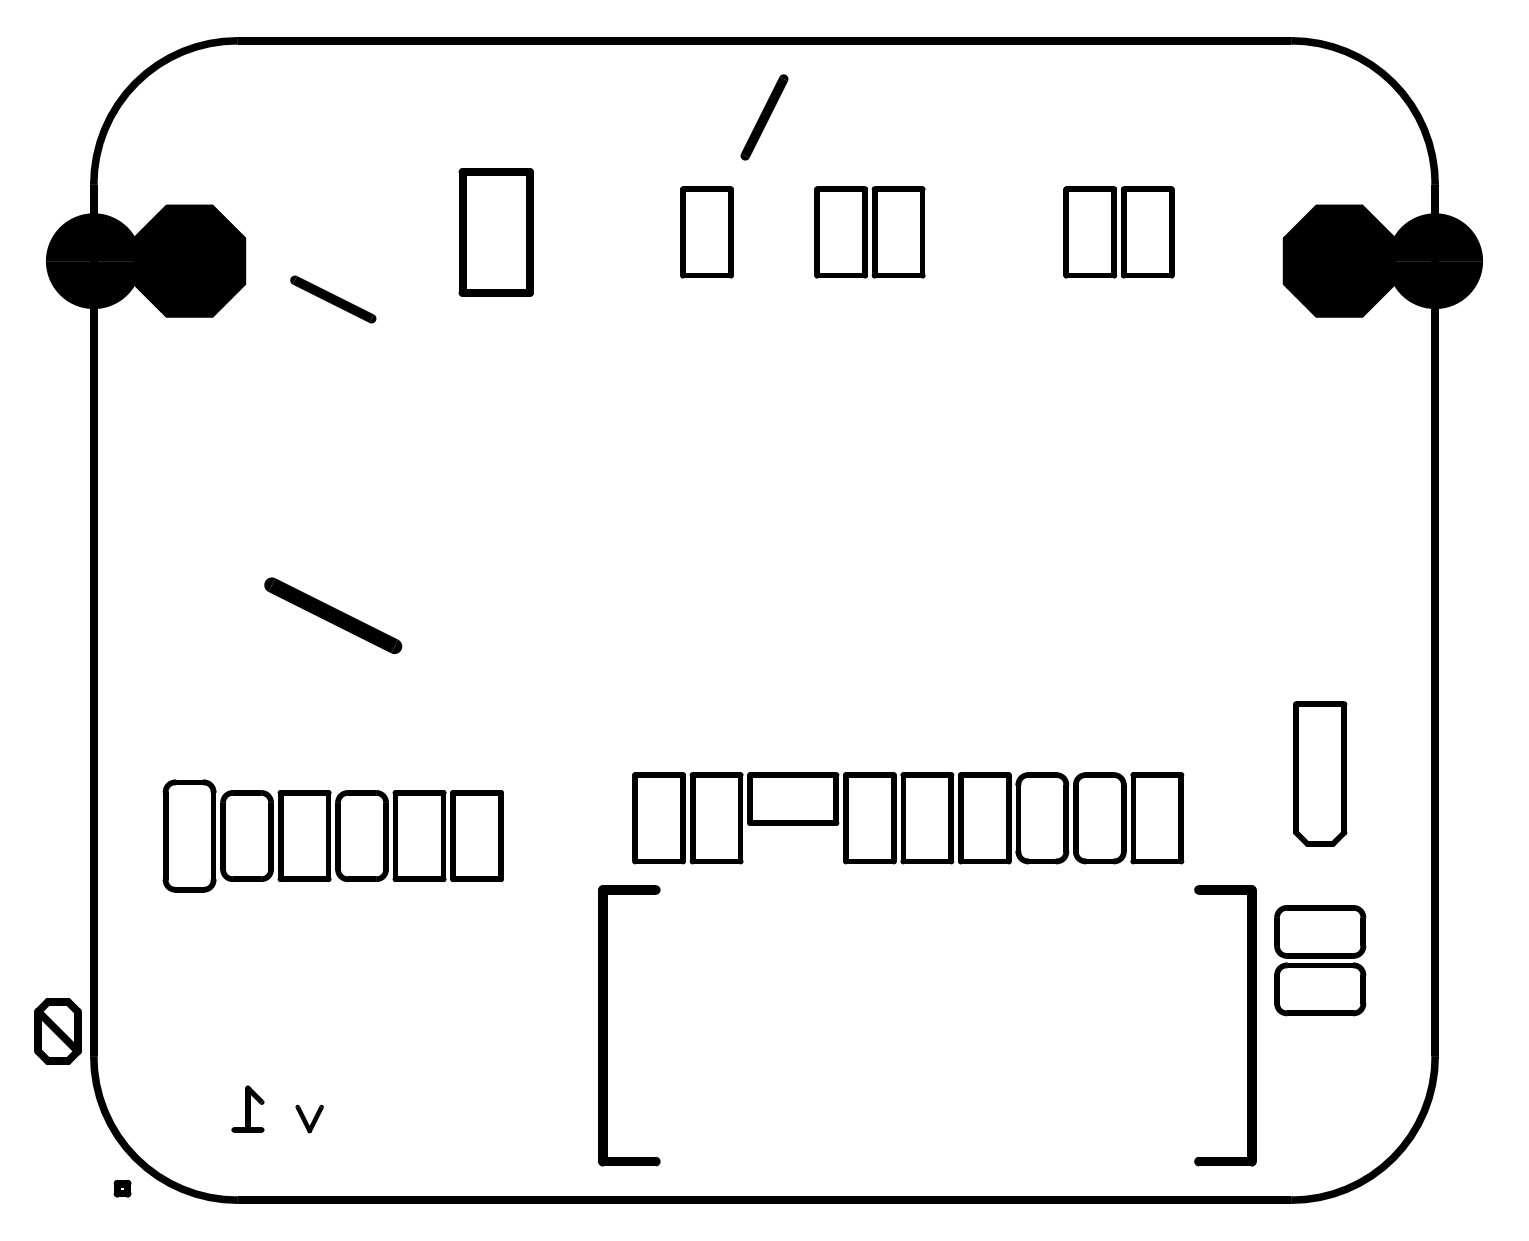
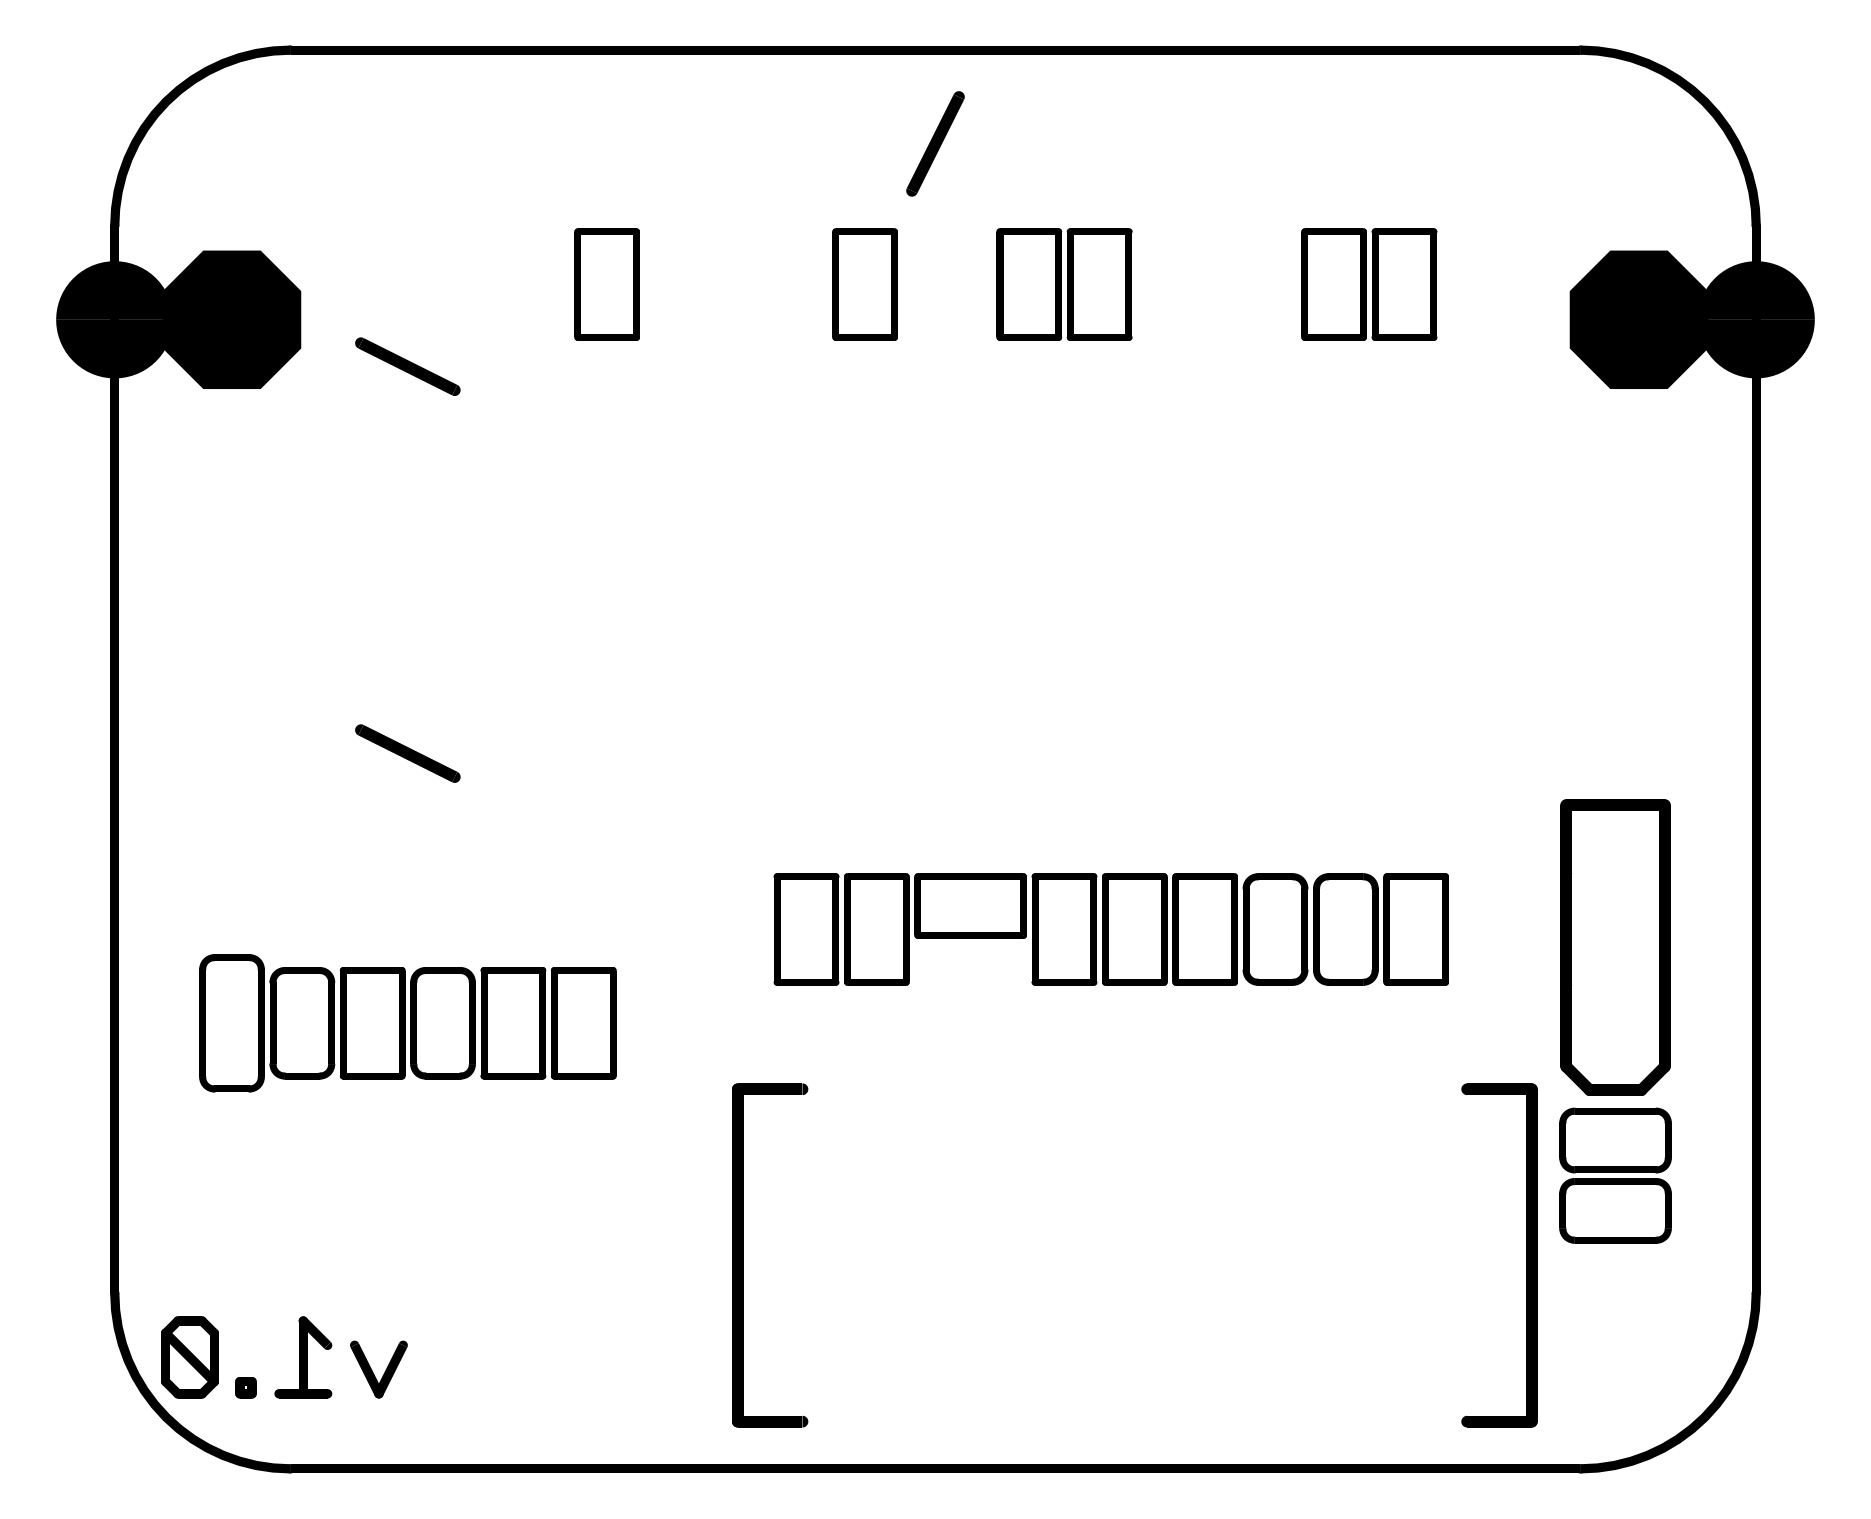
part: (495, 232) -> (606, 284), size x0.71
part: (333, 615) -> (407, 753), size x0.62
part: (1320, 774) -> (1615, 947), size x1.67
part: (907, 818) -> (1110, 929), moved
part: (57, 1031) -> (189, 1357), moved
part: (248, 1109) -> (303, 1357), size x1.43
part: (309, 1118) -> (378, 1369), size x1.67
part: (122, 1188) -> (245, 1387), moved

